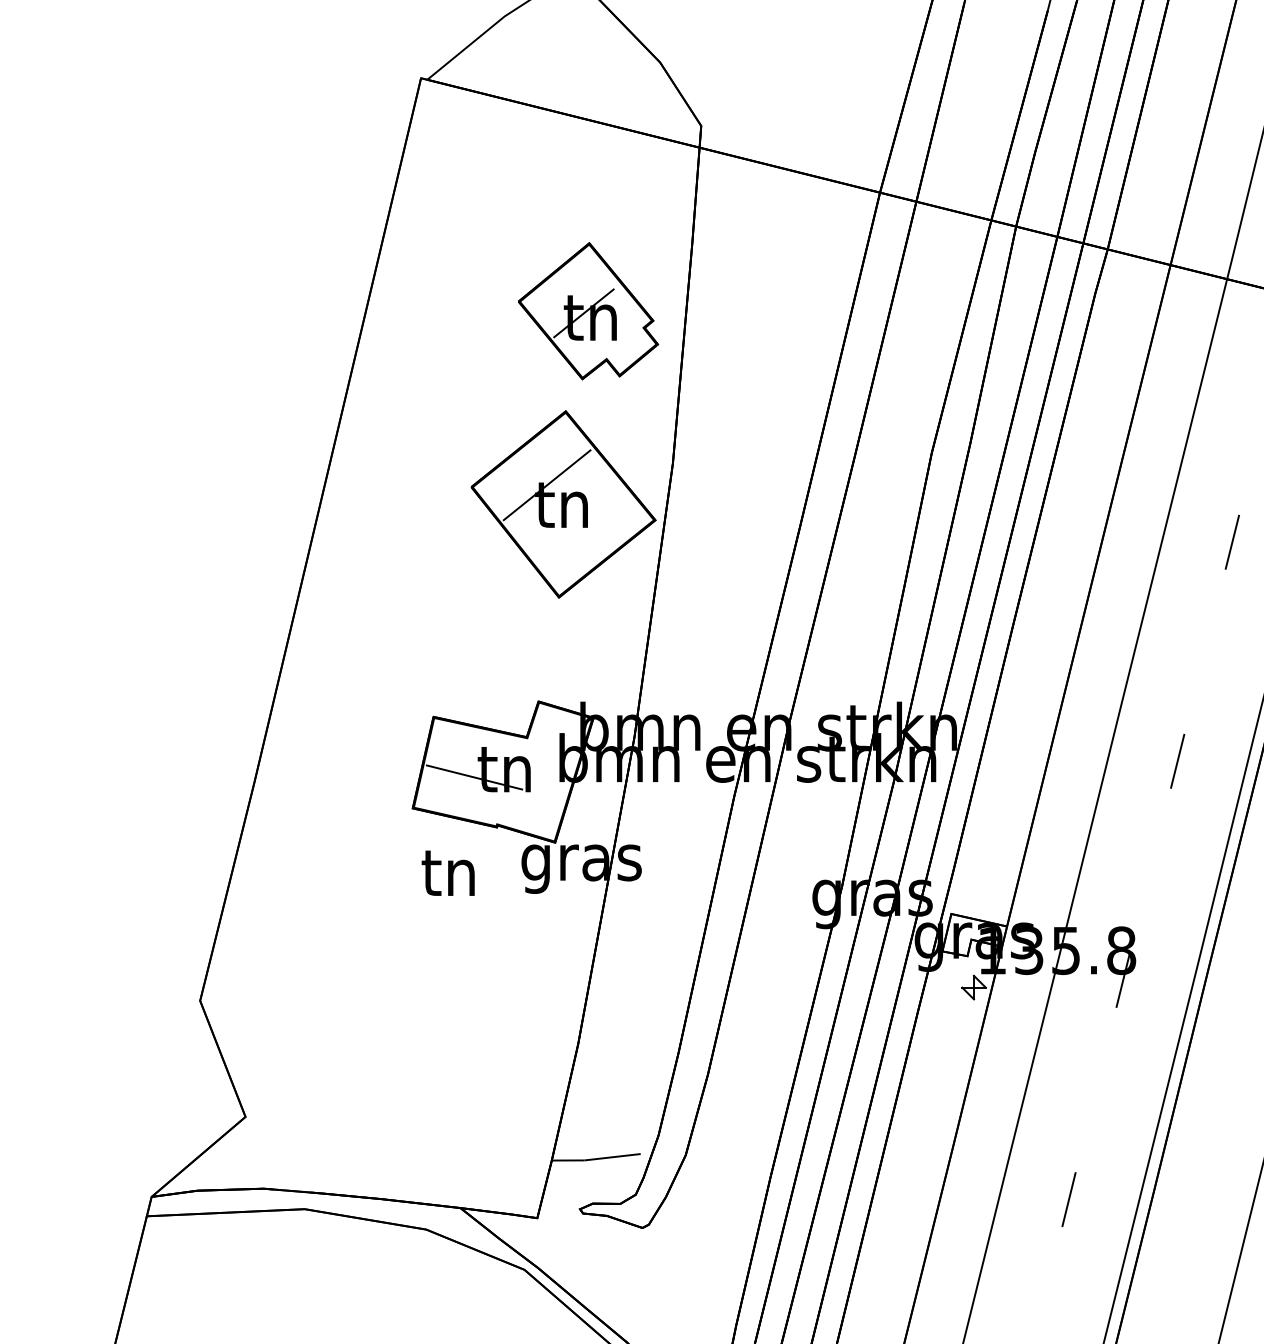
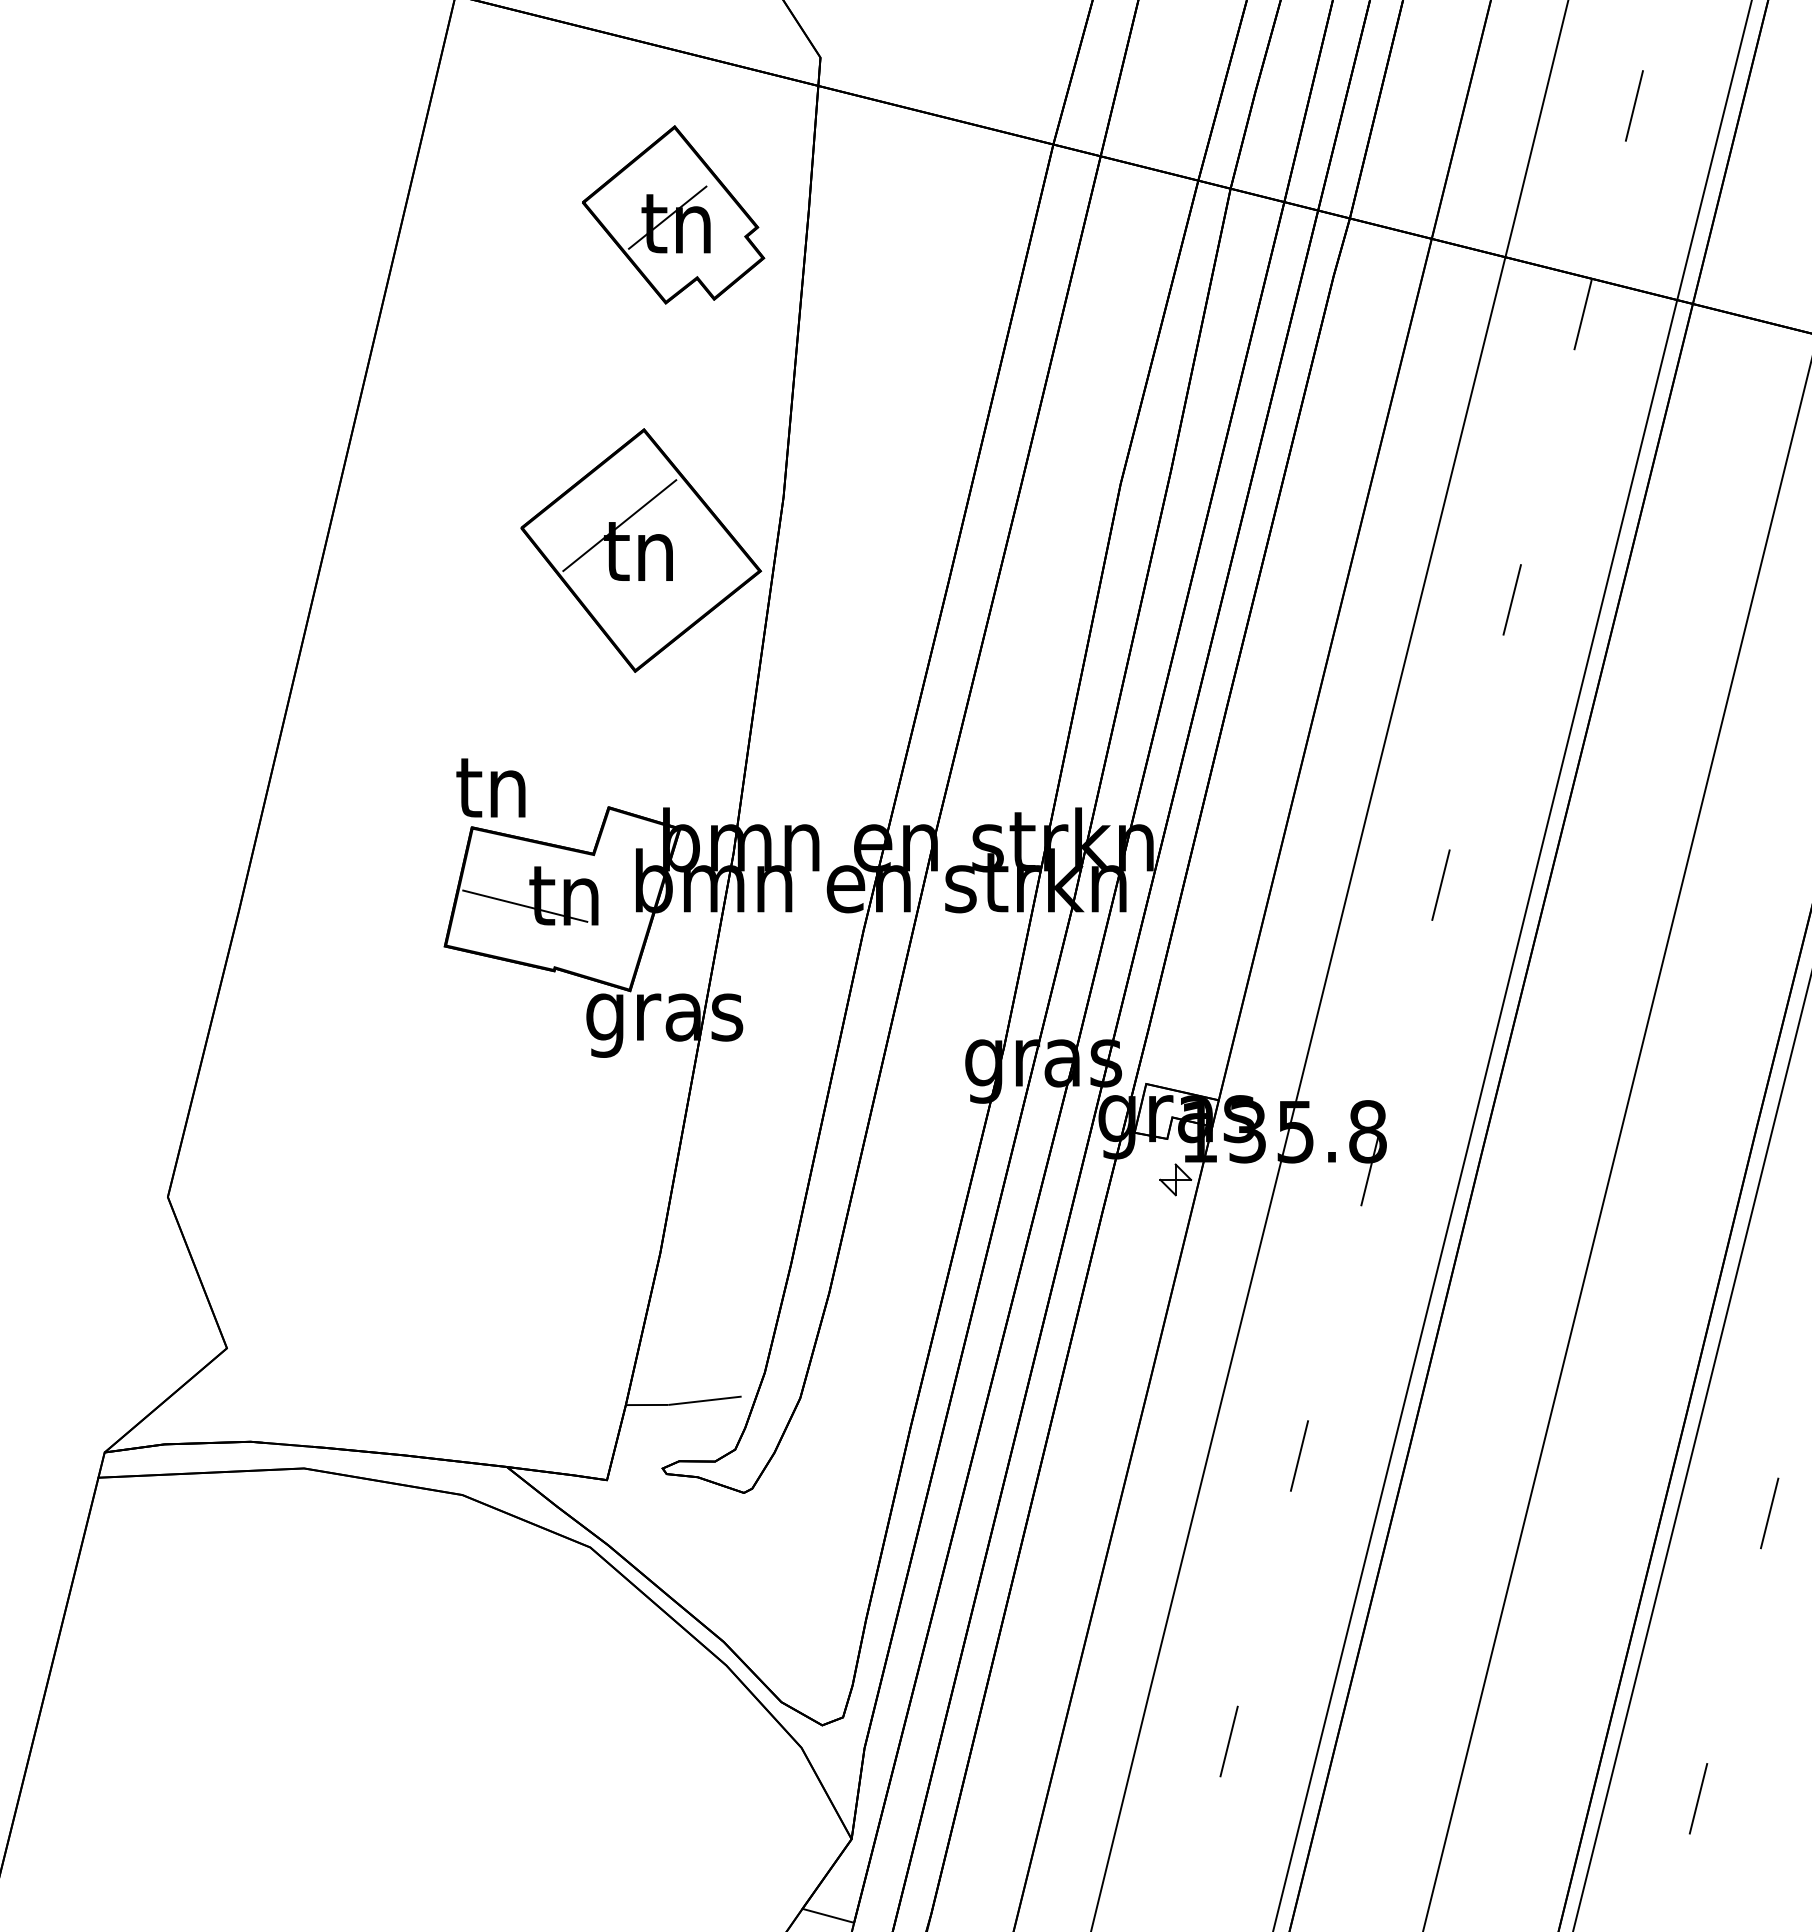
part: (588, 310) -> (673, 214), moved
text: (447, 872) -> (490, 787), moved

